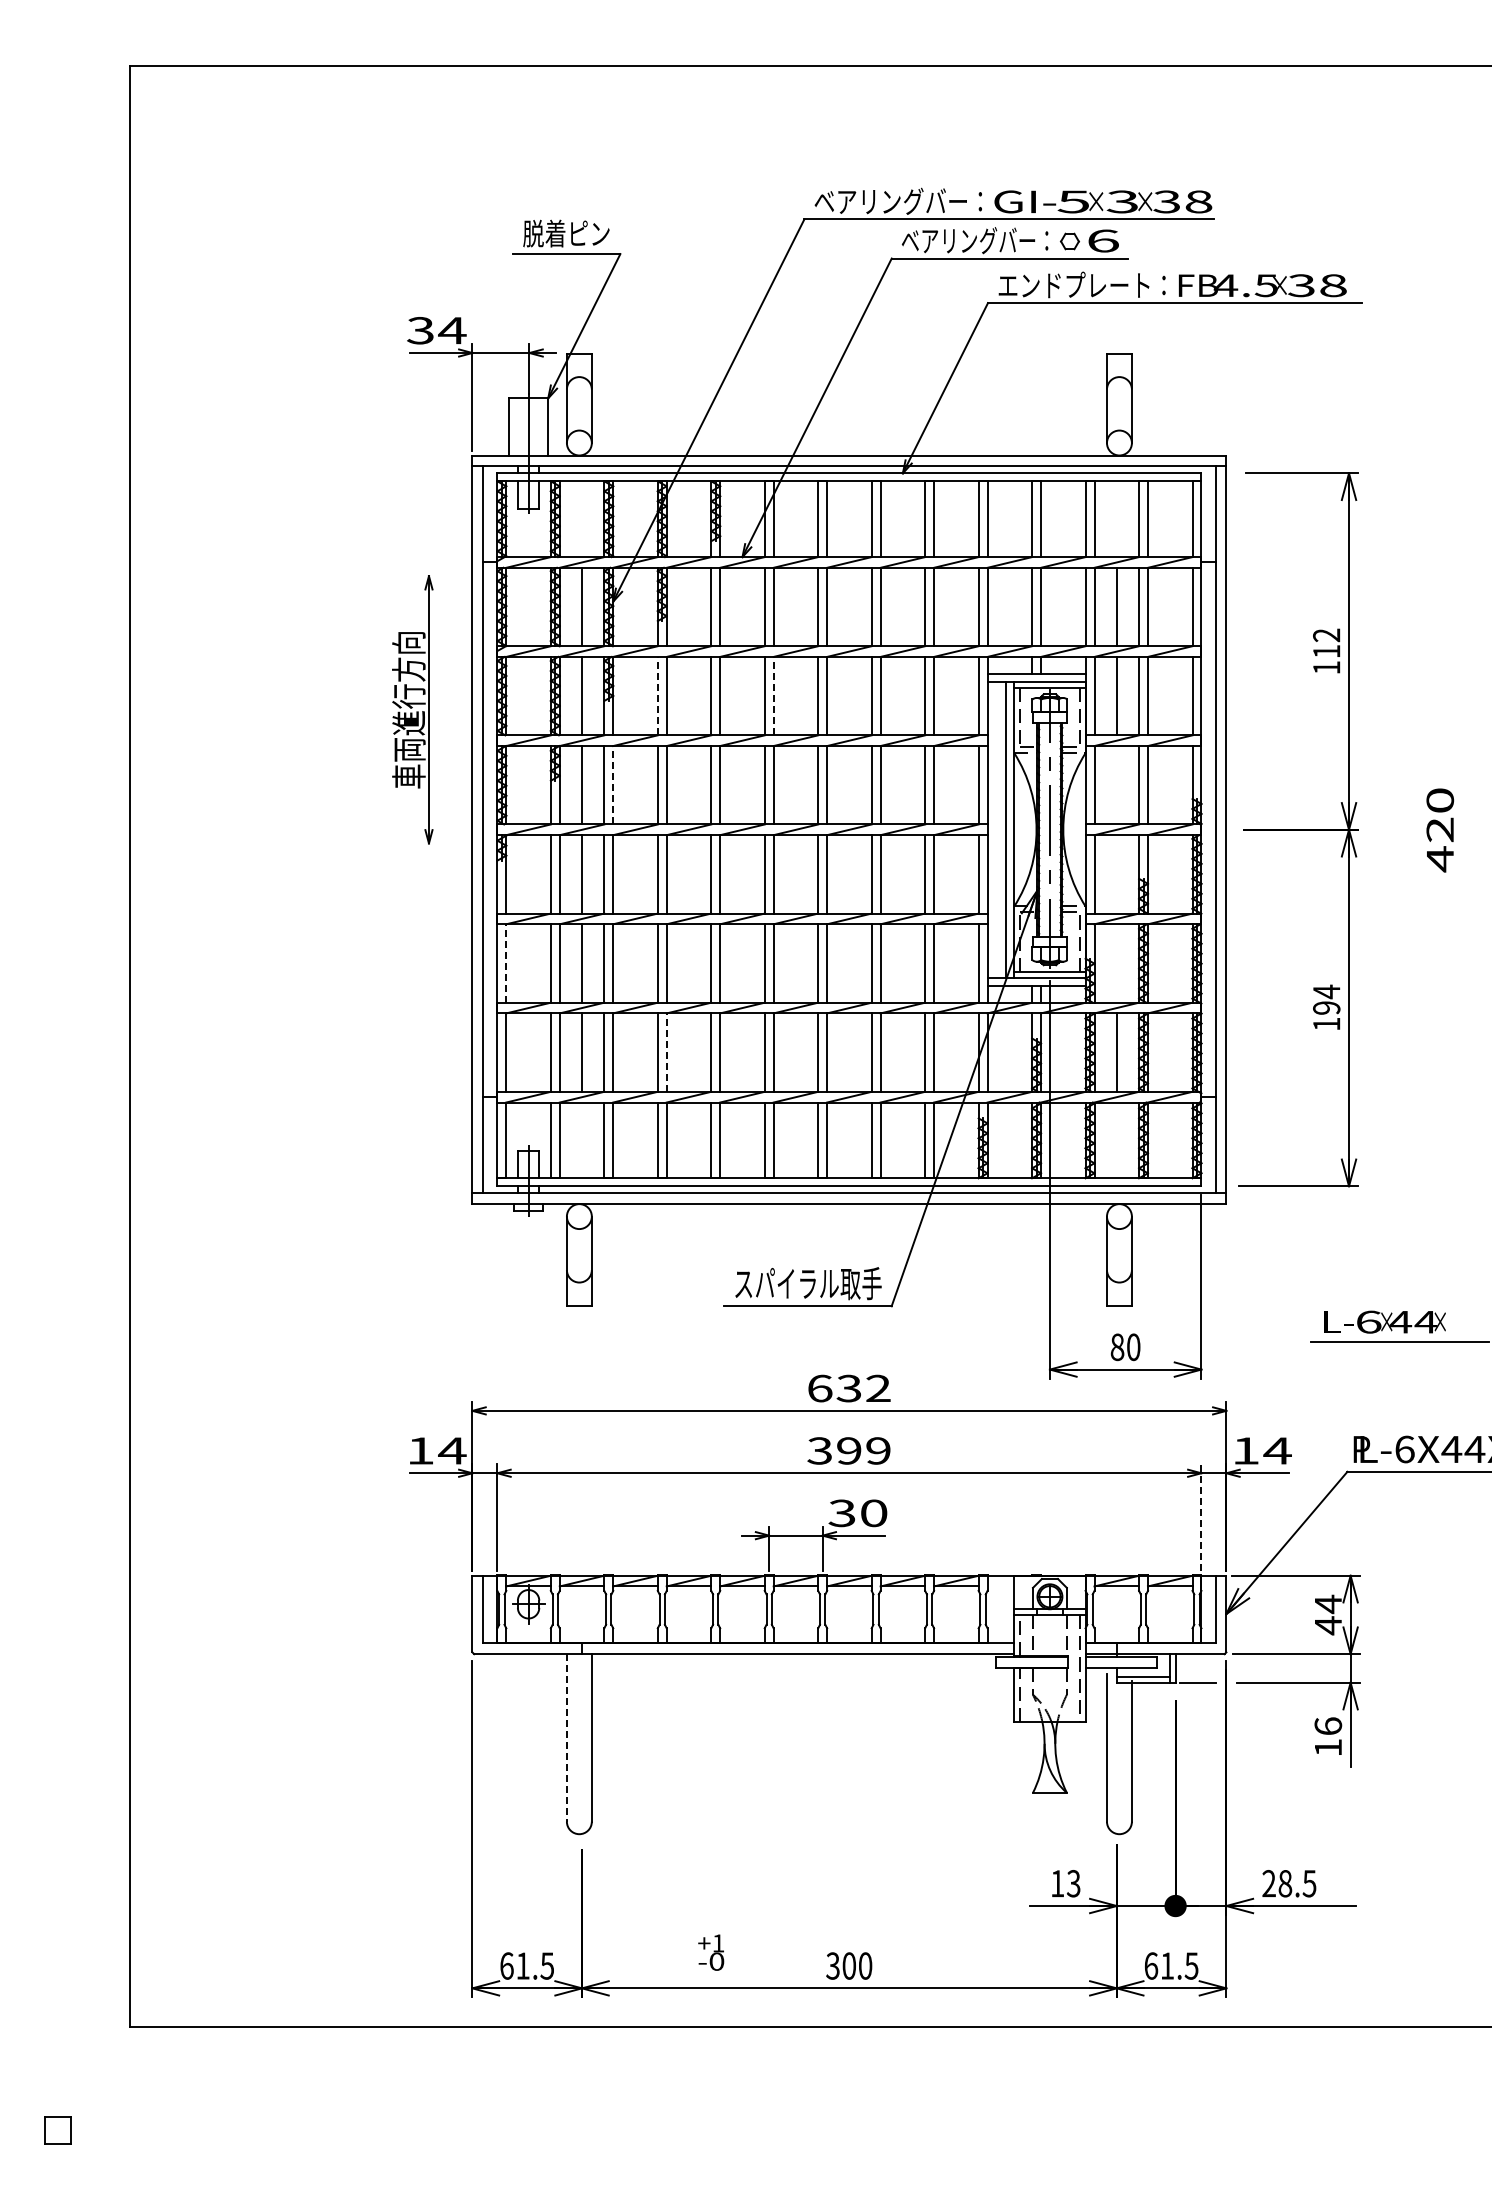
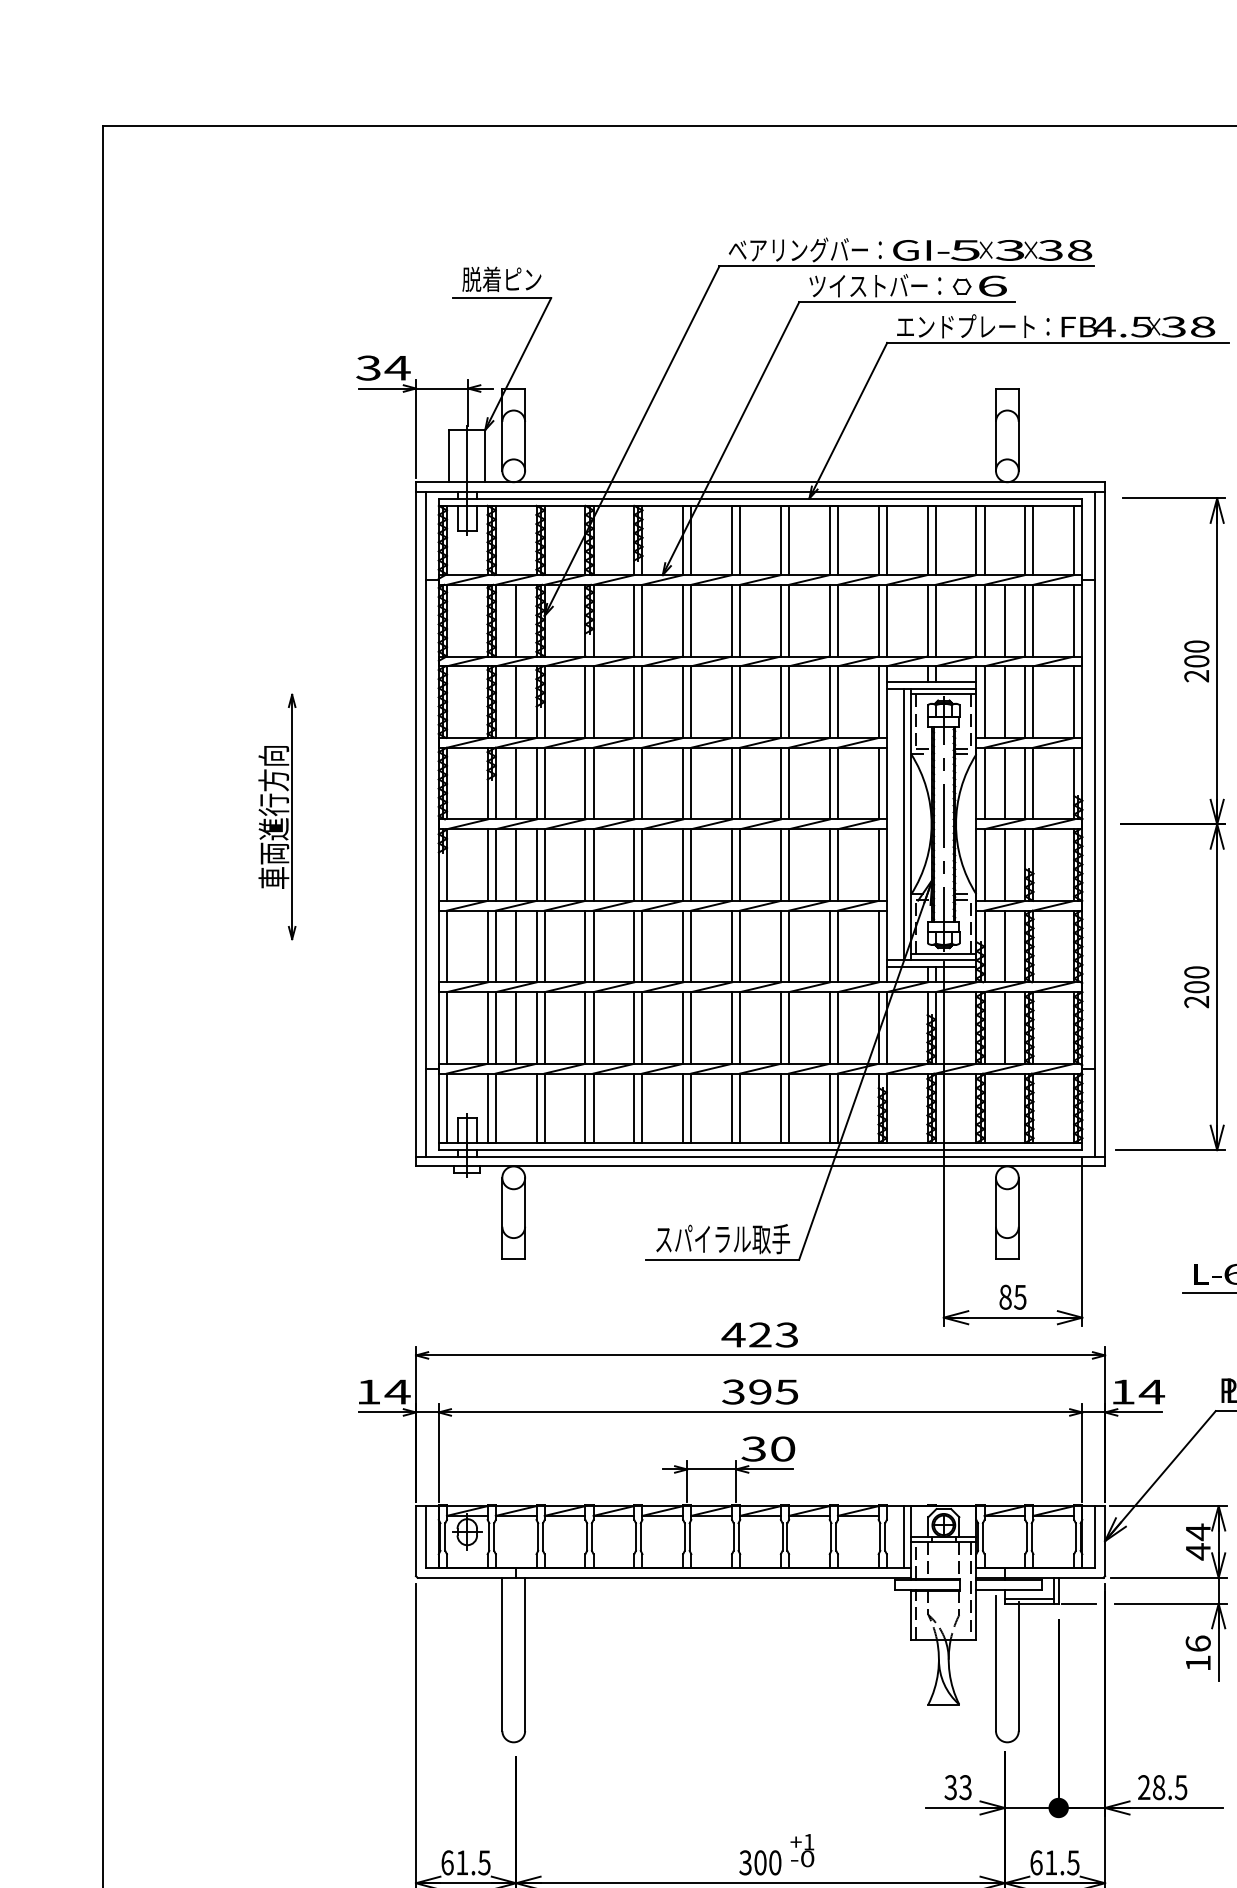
text: (974, 240) -> (874, 285), ベアリングバー： -> ツイストバー：
text: (1326, 651) -> (1196, 661), 112 -> 200
line: (657, 695) -> (585, 701), dashed -> solid
line: (773, 695) -> (691, 701), dashed -> solid
part: (412, 709) -> (277, 816), moved
line: (613, 784) -> (544, 782), dashed -> solid
line: (1116, 785) -> (1004, 783), added
line: (1116, 874) -> (1004, 865), added
line: (506, 963) -> (447, 946), dashed -> solid
line: (1116, 963) -> (1004, 946), added
text: (1326, 1007) -> (1196, 986), 194 -> 200
line: (666, 1052) -> (593, 1027), dashed -> solid
text: (1133, 1347) -> (1020, 1297), 80 -> 85
text: (848, 1388) -> (759, 1334), 632 -> 423
text: (877, 1450) -> (786, 1391), 399 -> 395
line: (1201, 1517) -> (1082, 1452), dashed -> solid
line: (1006, 1609) -> (904, 1536), added
line: (566, 1737) -> (501, 1653), dashed -> solid
text: (1057, 1883) -> (950, 1787), 13 -> 33
text: (711, 1952) -> (802, 1850), moved

